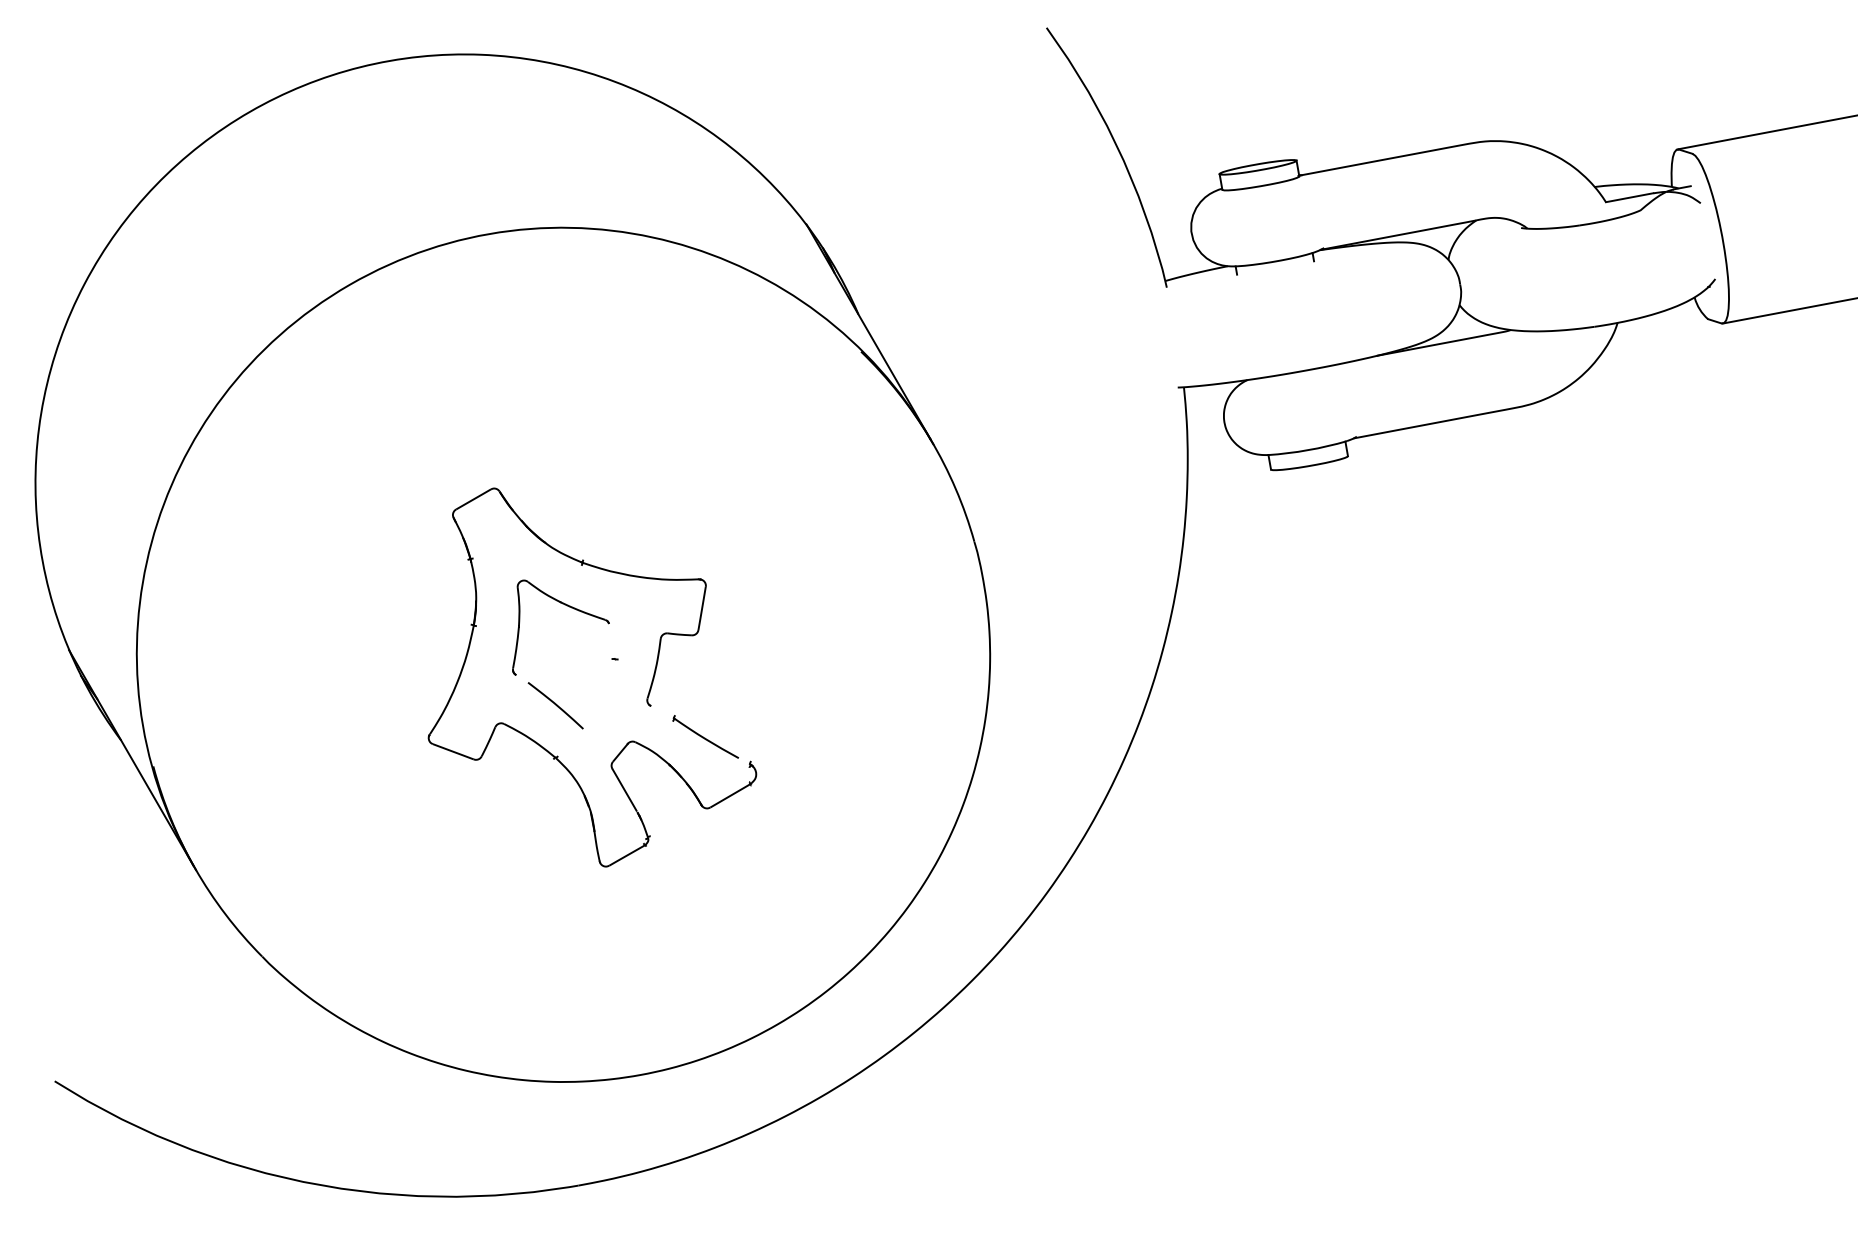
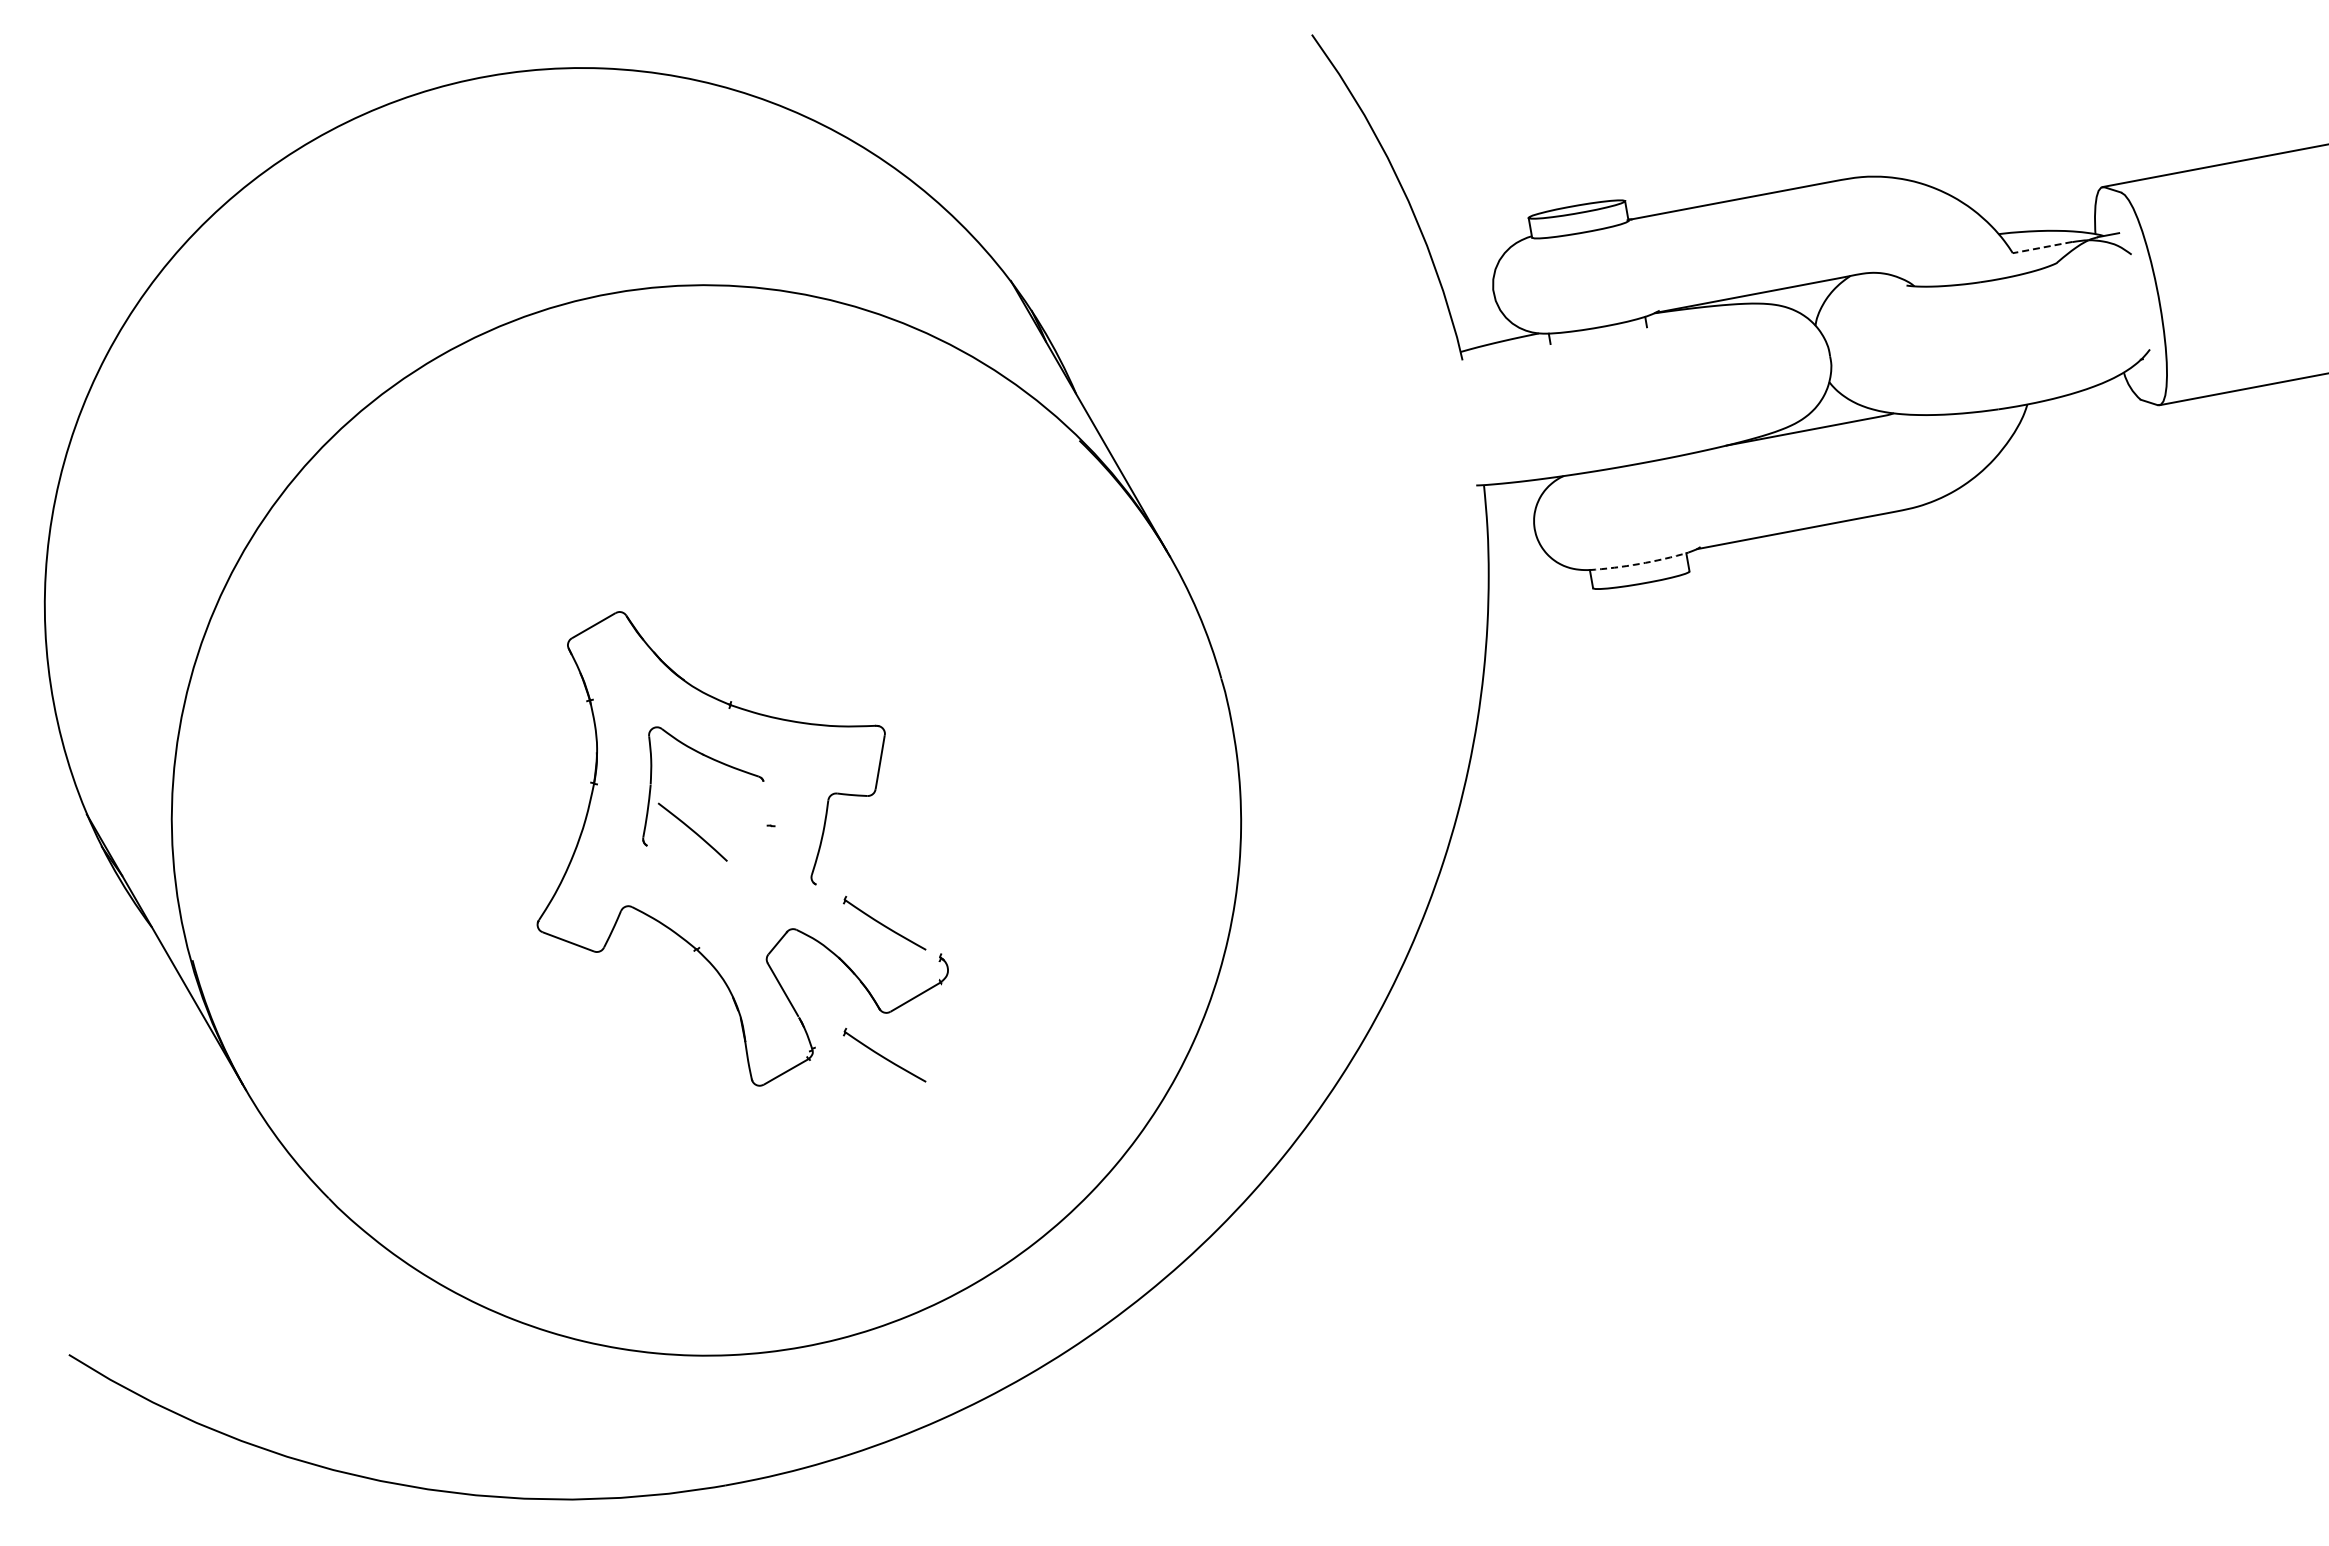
line: (1629, 197) -> (2042, 247), solid -> dashed
arc: (1308, 450) -> (1639, 564), solid -> dashed
curve: (555, 705) -> (692, 831), moved
part: (705, 841) -> (884, 1054), added

